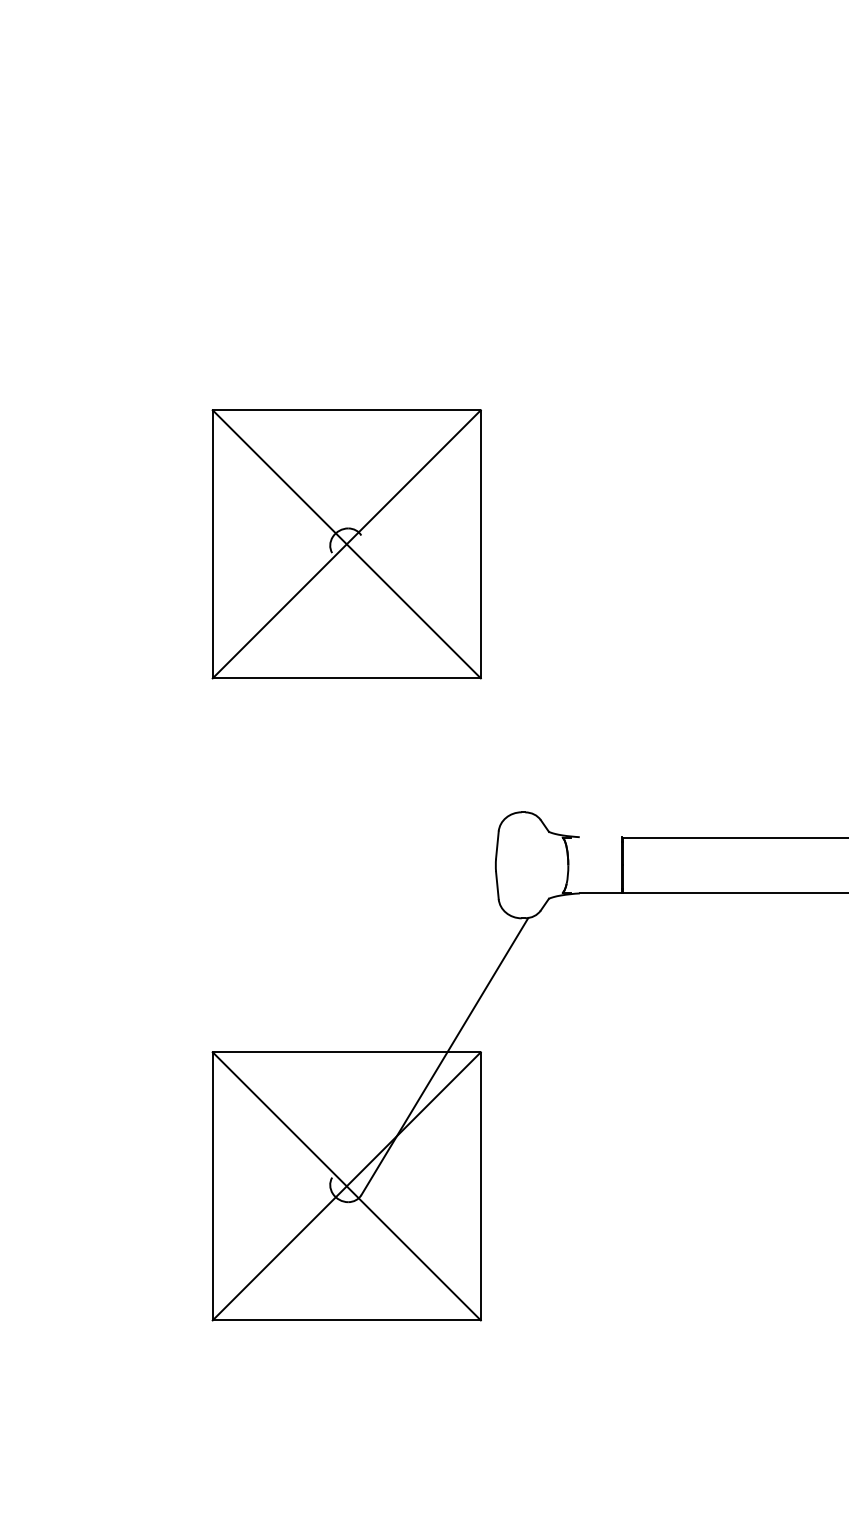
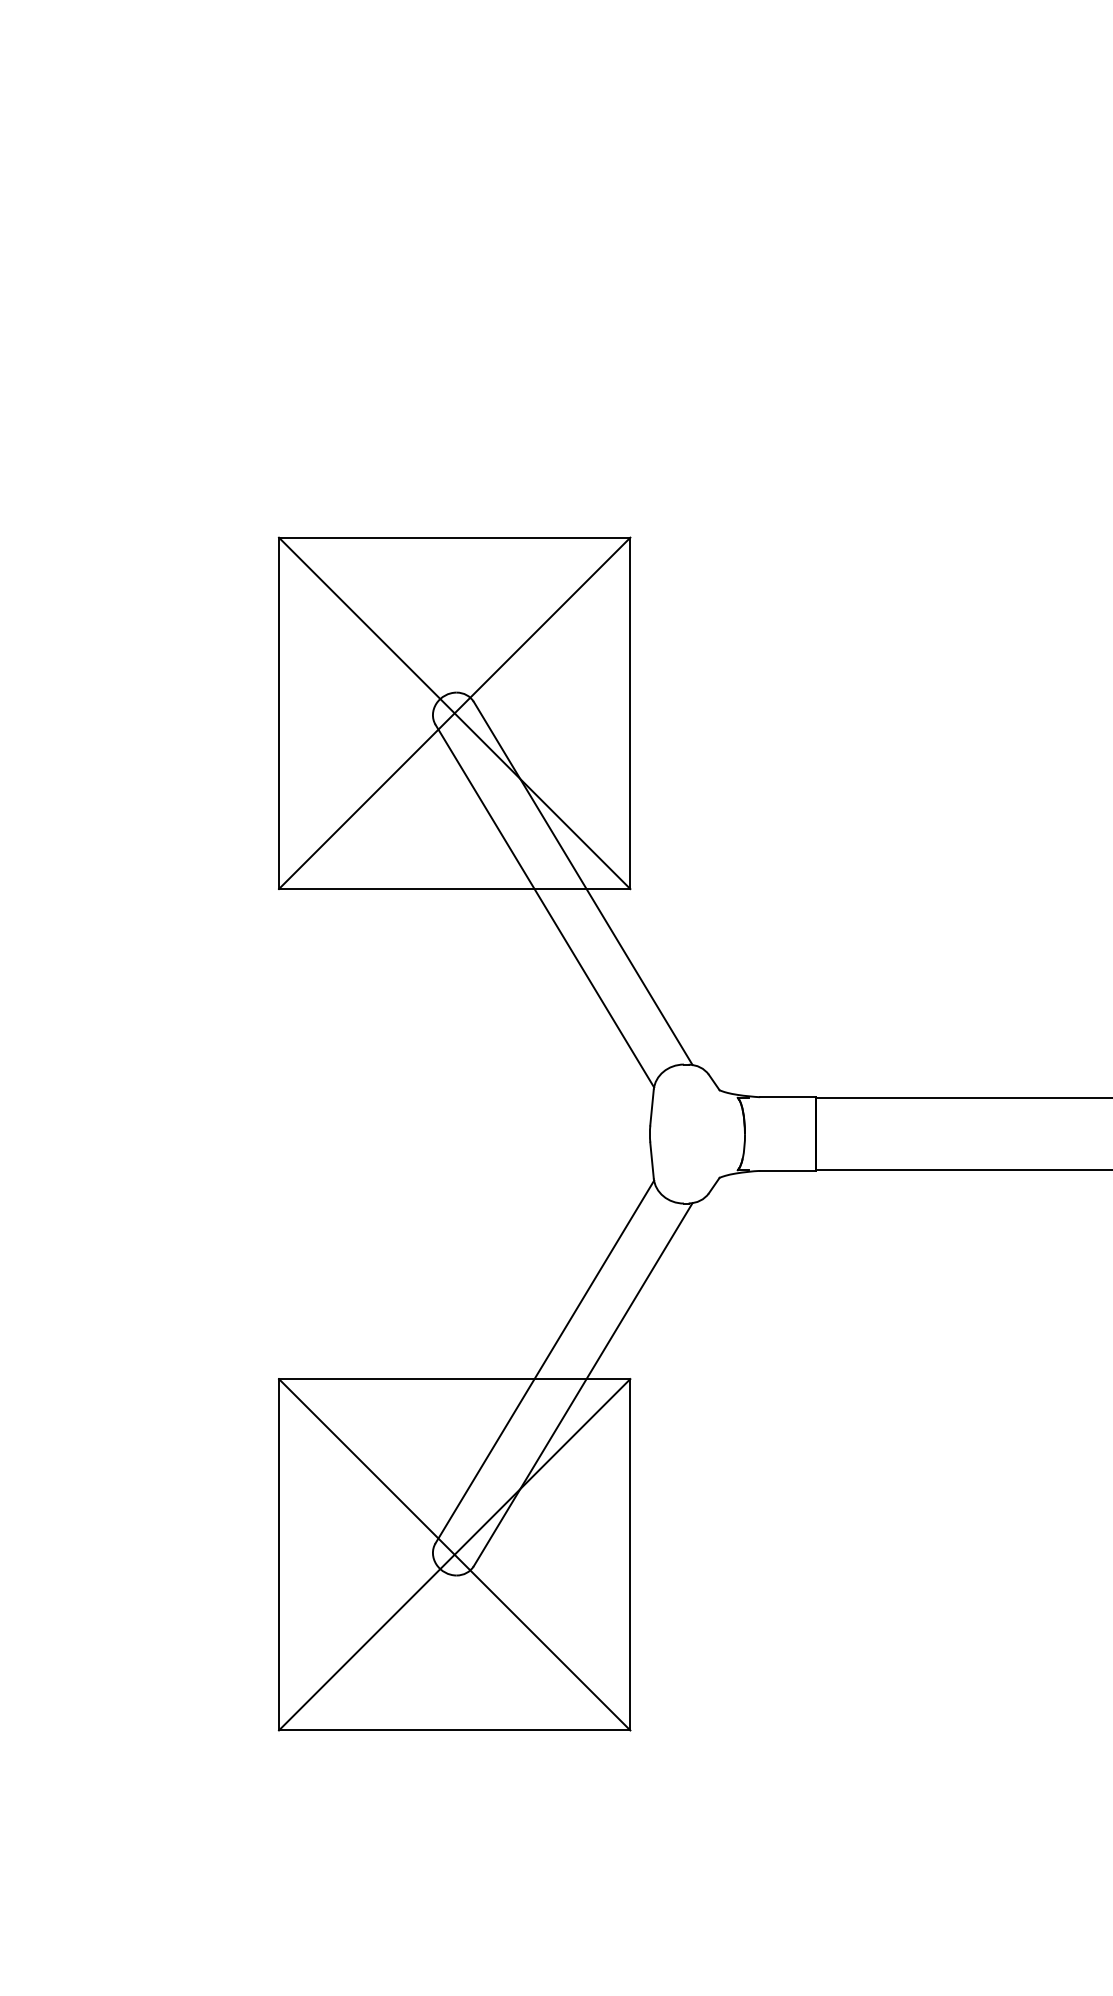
line: (444, 673) -> (582, 882), added
line: (415, 691) -> (544, 906), added
line: (600, 837) -> (787, 1097), added
line: (415, 1038) -> (544, 1361), added

